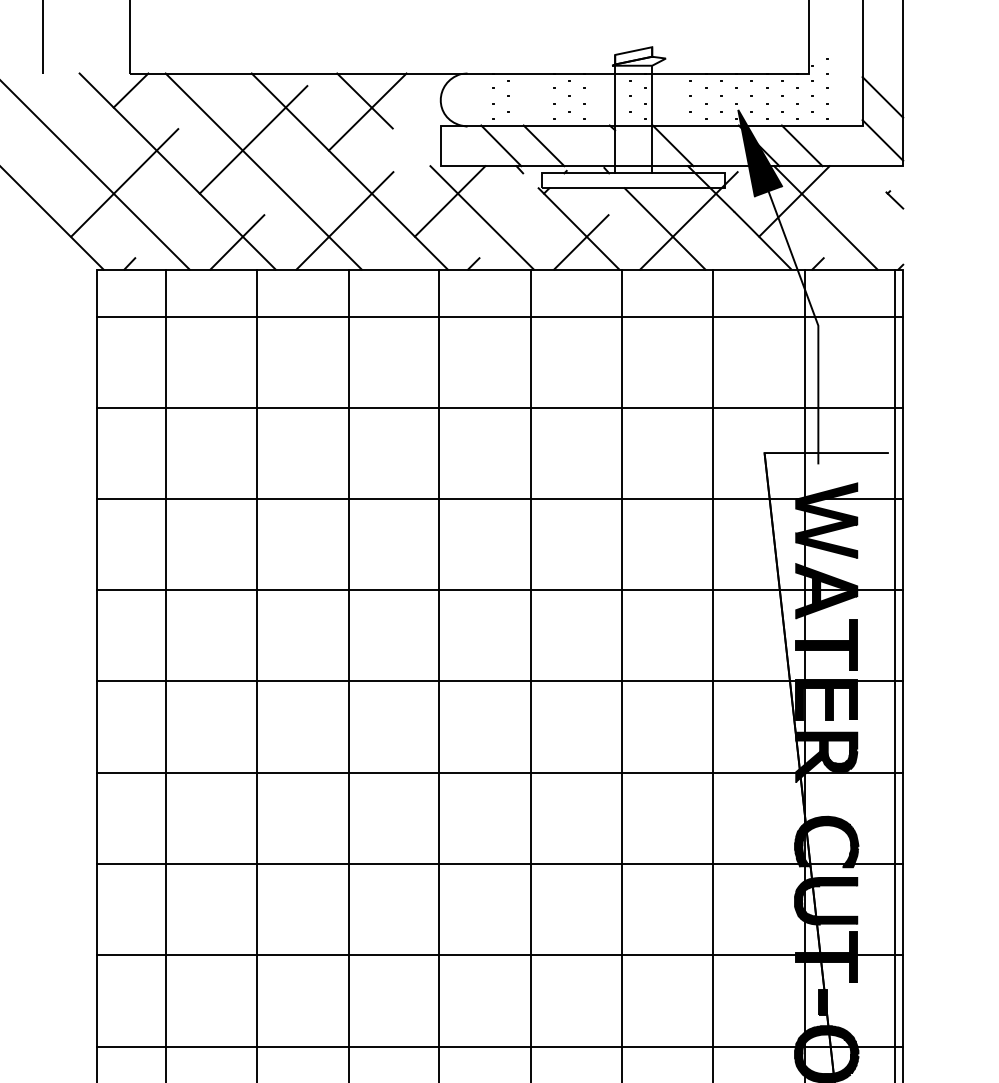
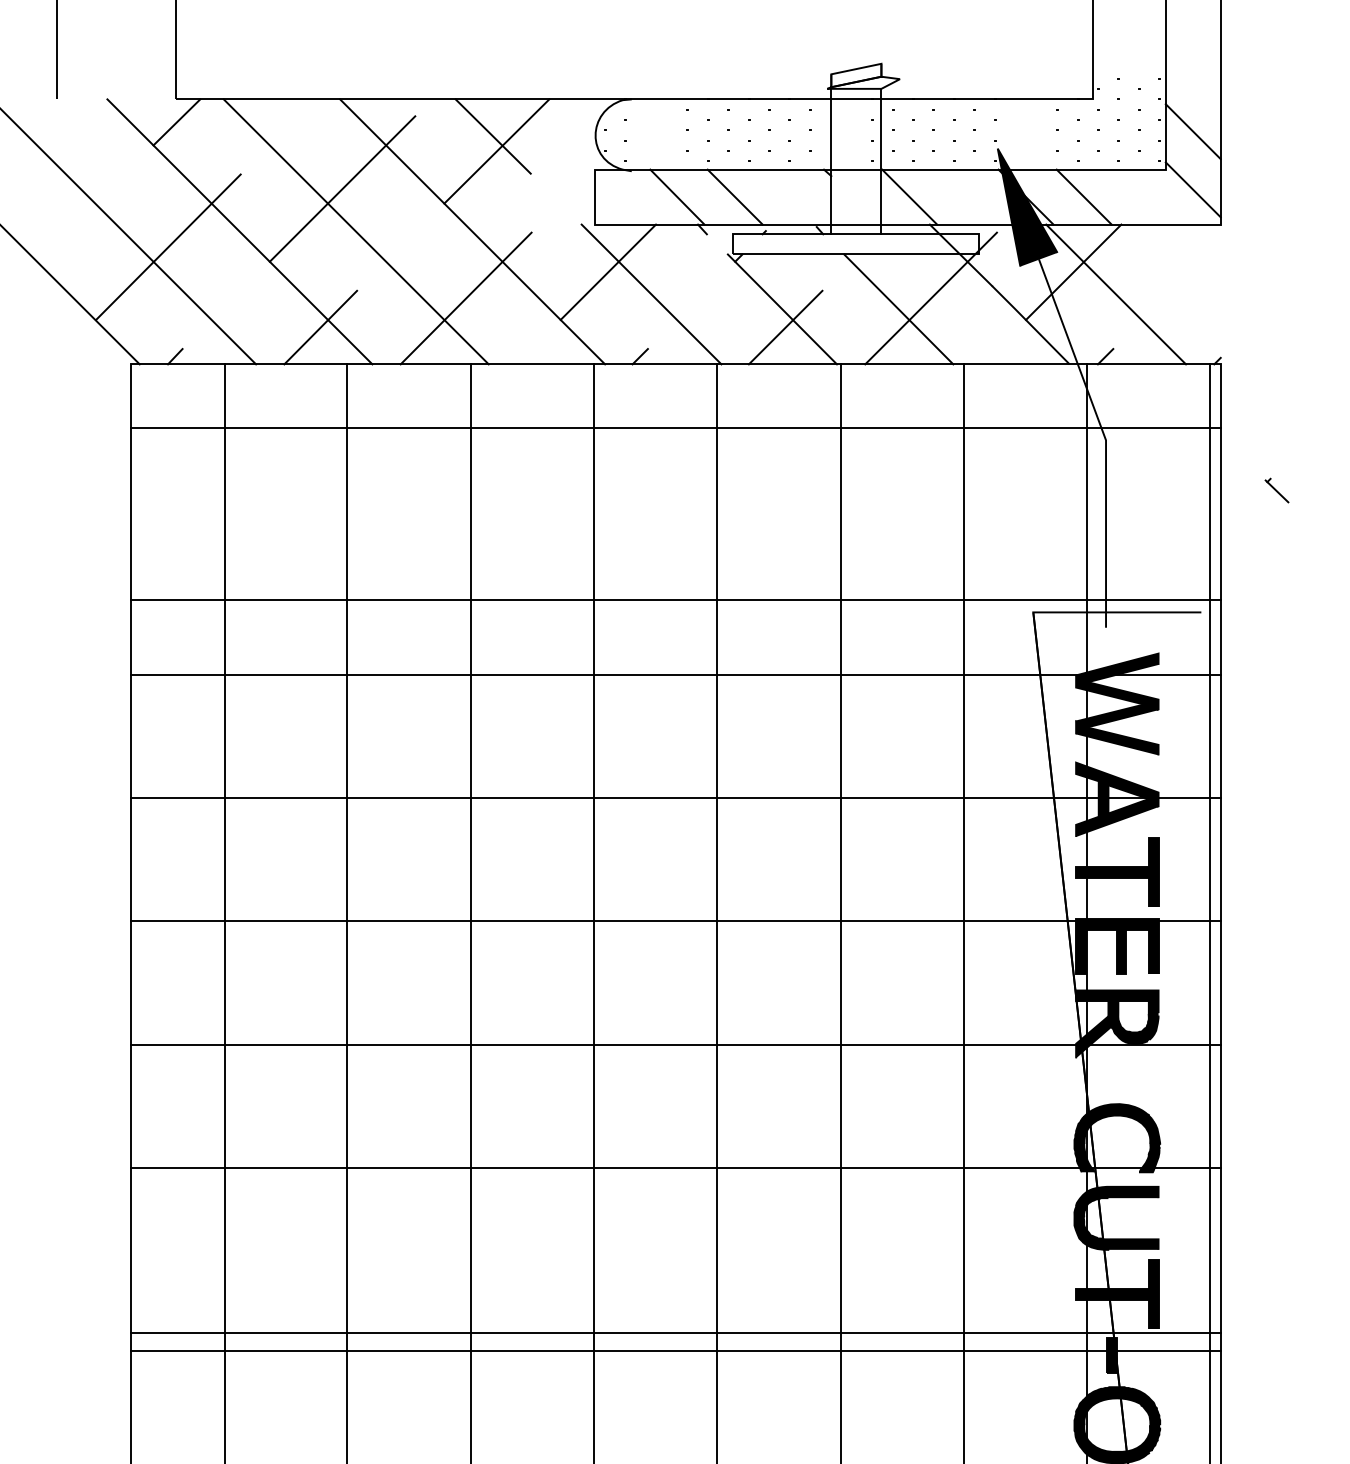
part: (894, 199) -> (1276, 490), moved
line: (499, 408) -> (675, 600), moved
line: (499, 955) -> (675, 1333), moved
line: (499, 1046) -> (675, 1351), moved

